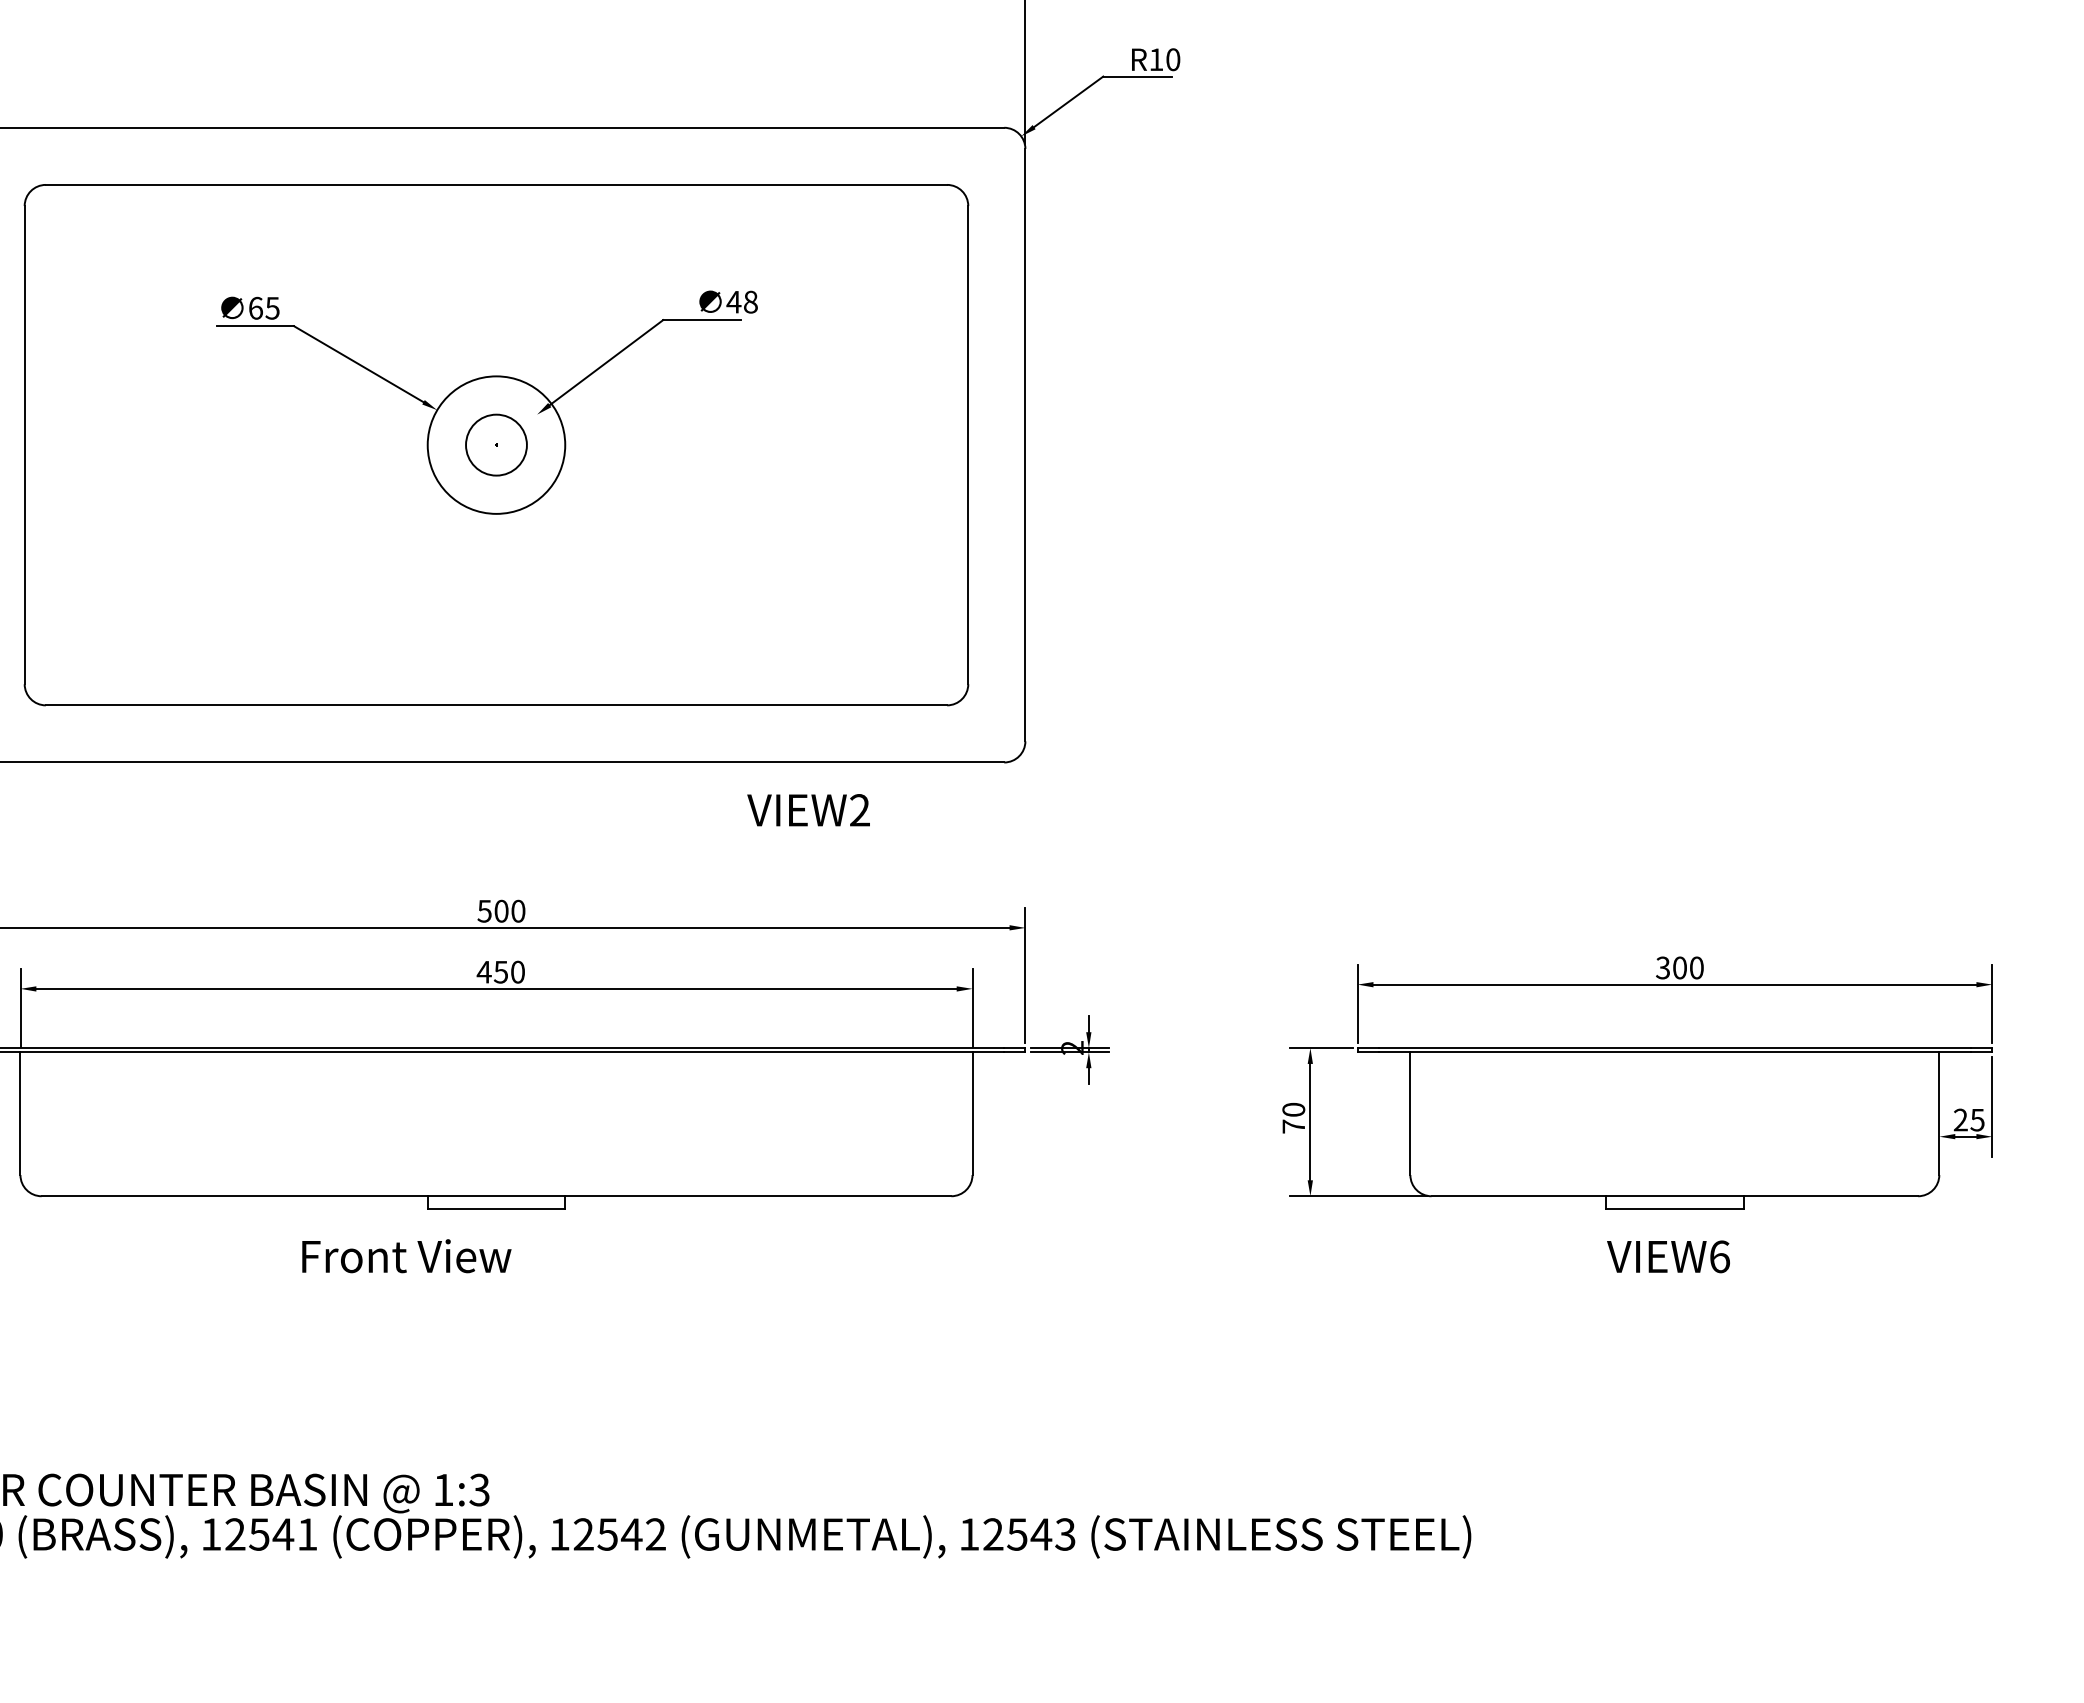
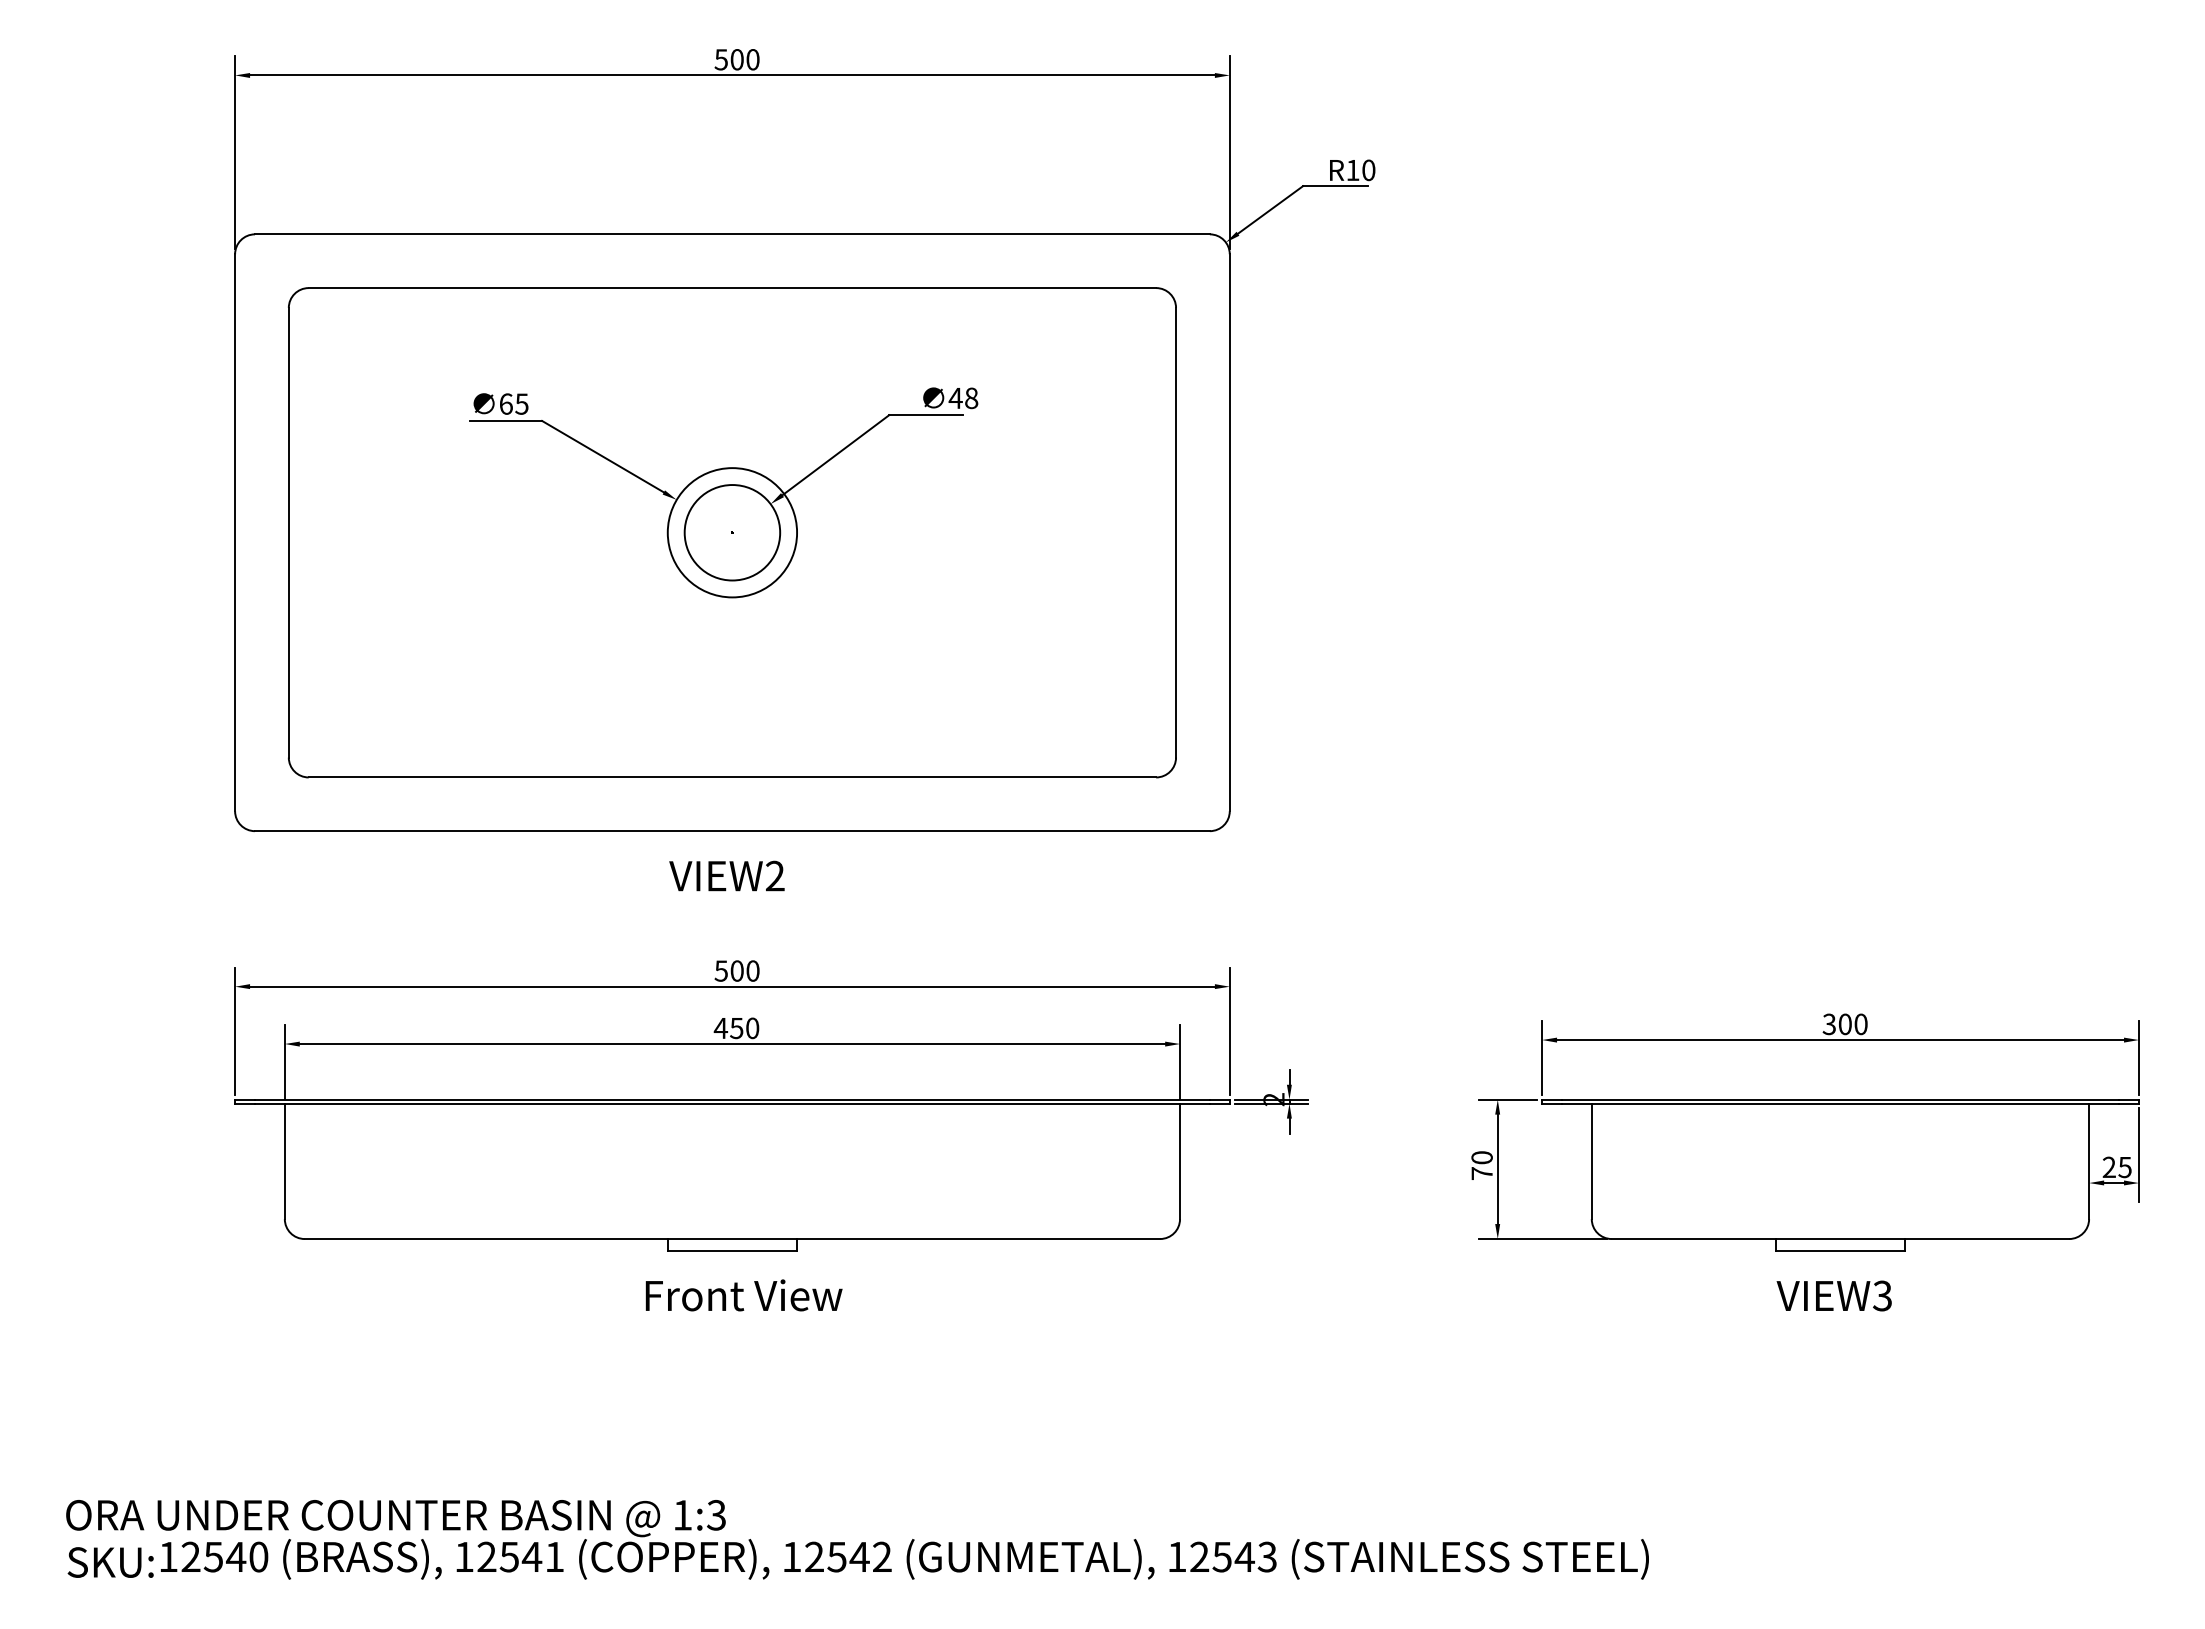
circle: (496, 444) -> (732, 532), size x1.67
text: (808, 809) -> (726, 875), moved
text: (406, 1256) -> (743, 1295), moved
text: (1719, 1256) -> (1882, 1295), VIEW6 -> VIEW3

